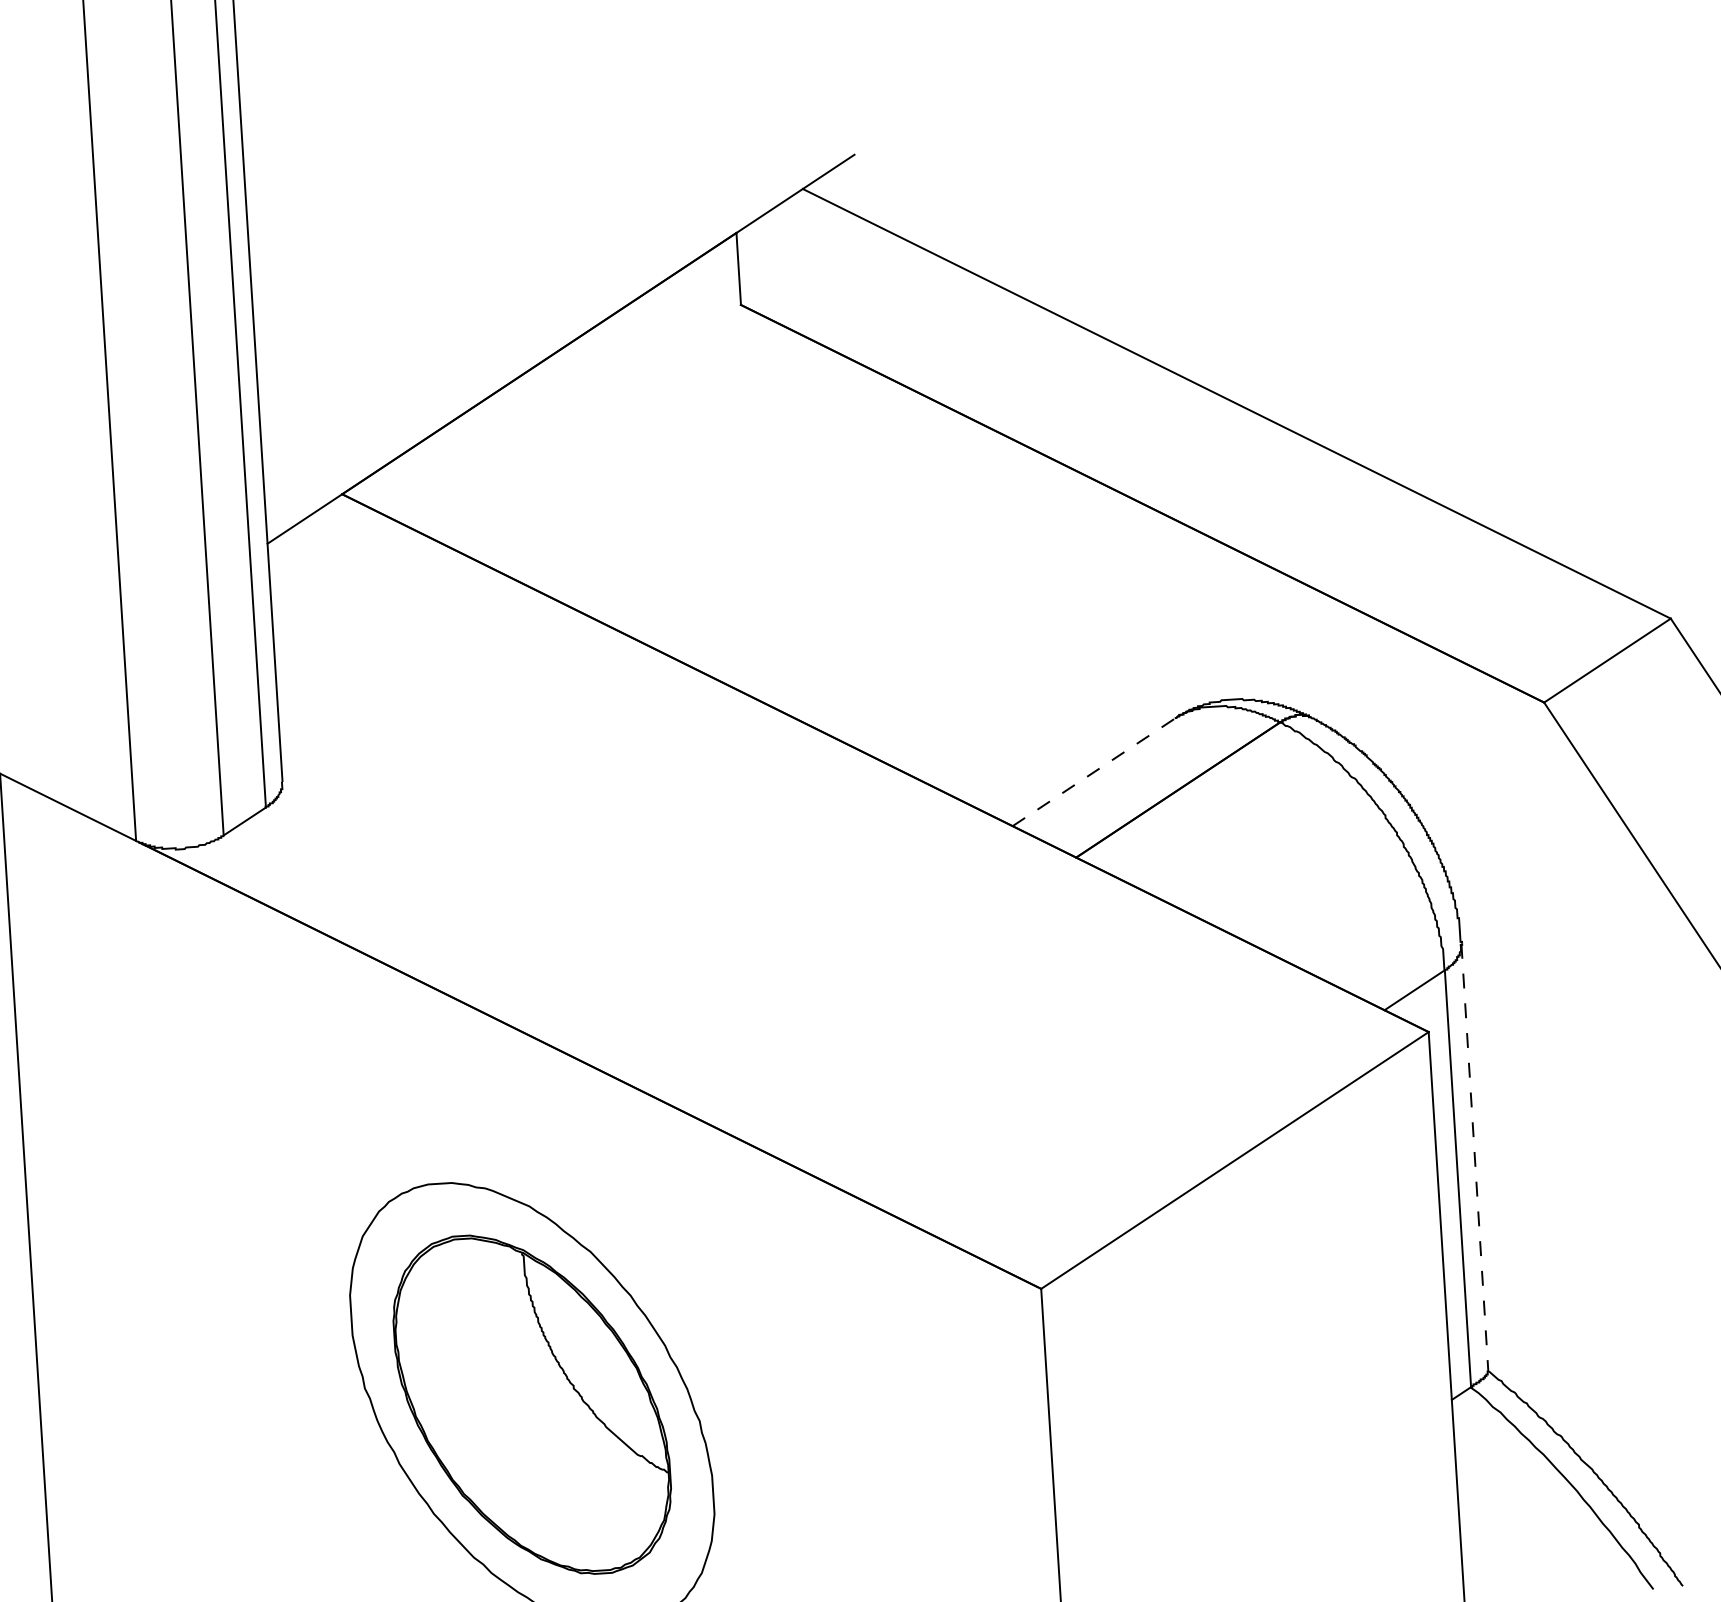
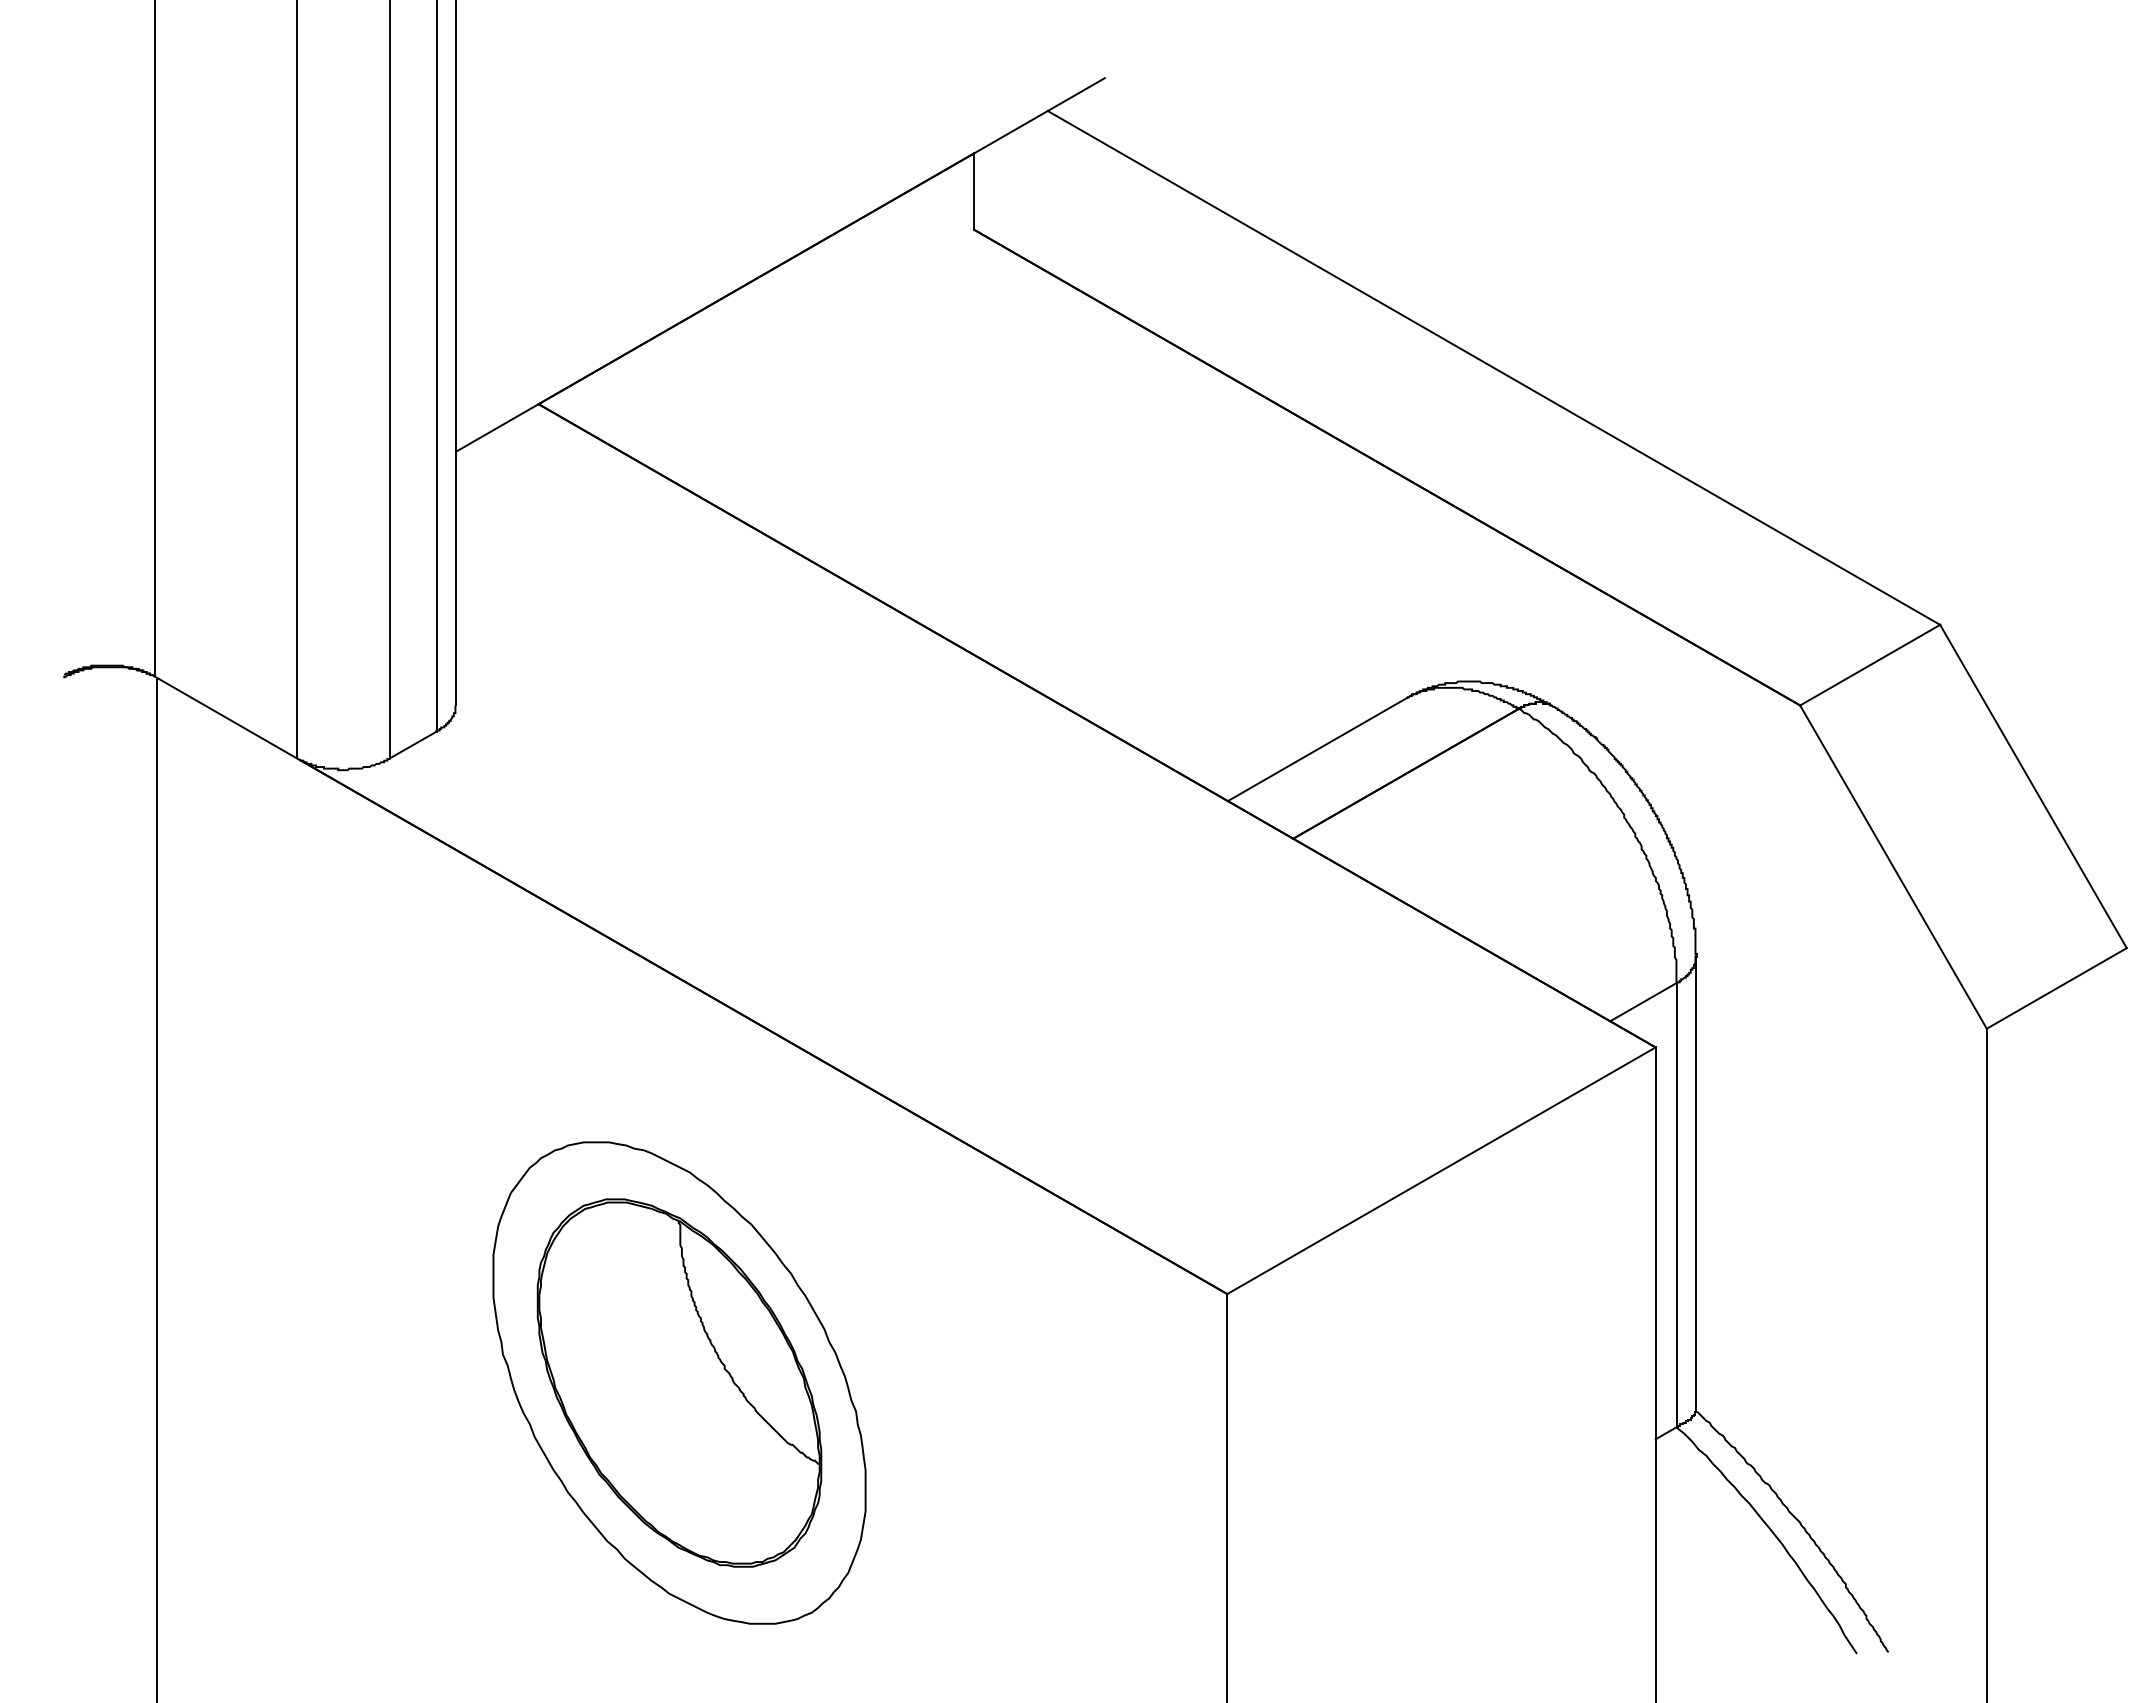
line: (1093, 772) -> (1317, 749), dashed -> solid
line: (1475, 1157) -> (1696, 1183), dashed -> solid

